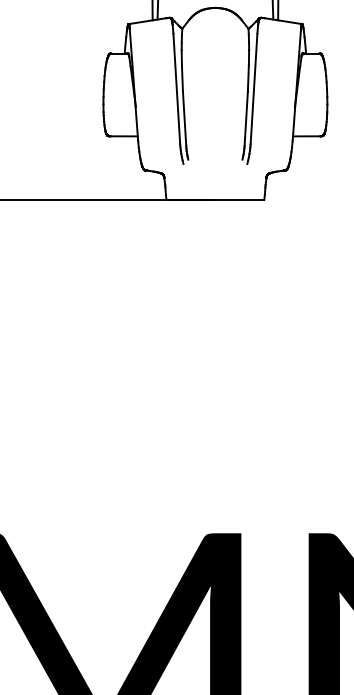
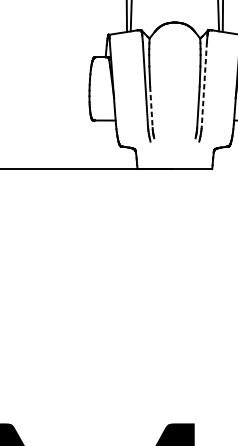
line: (253, 89) -> (203, 84), solid -> dashed
line: (184, 119) -> (151, 107), solid -> dashed

